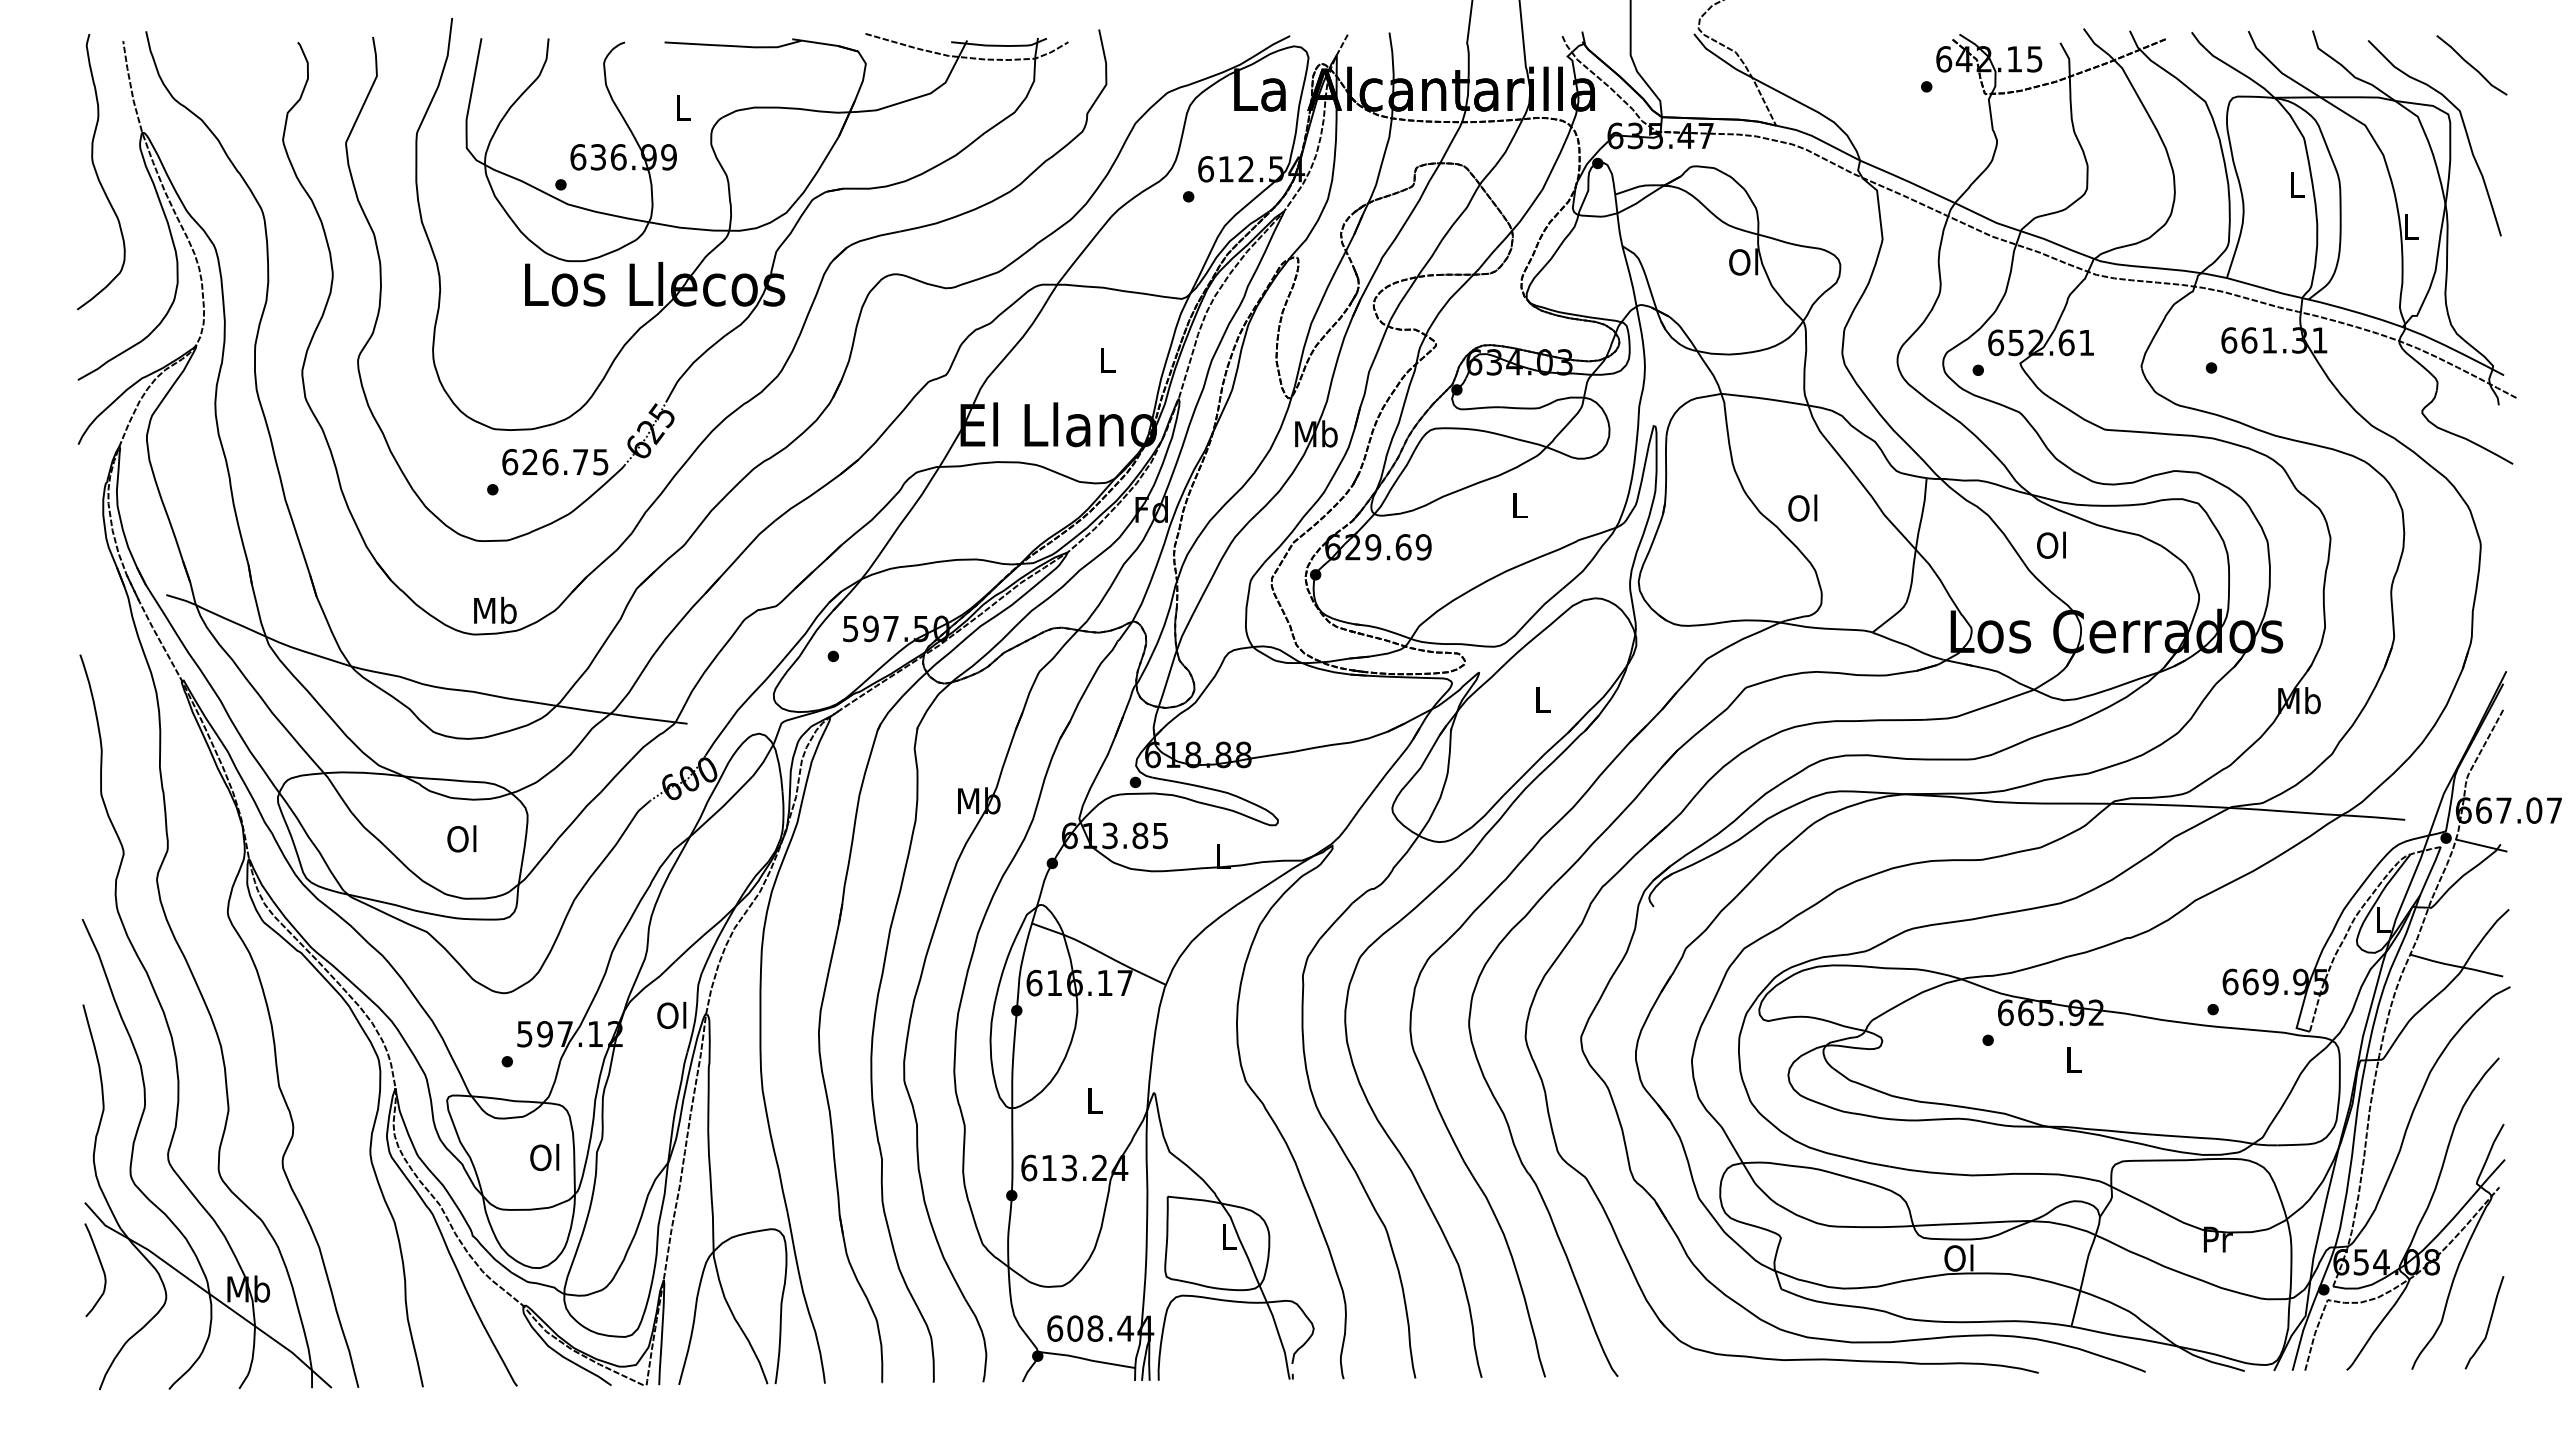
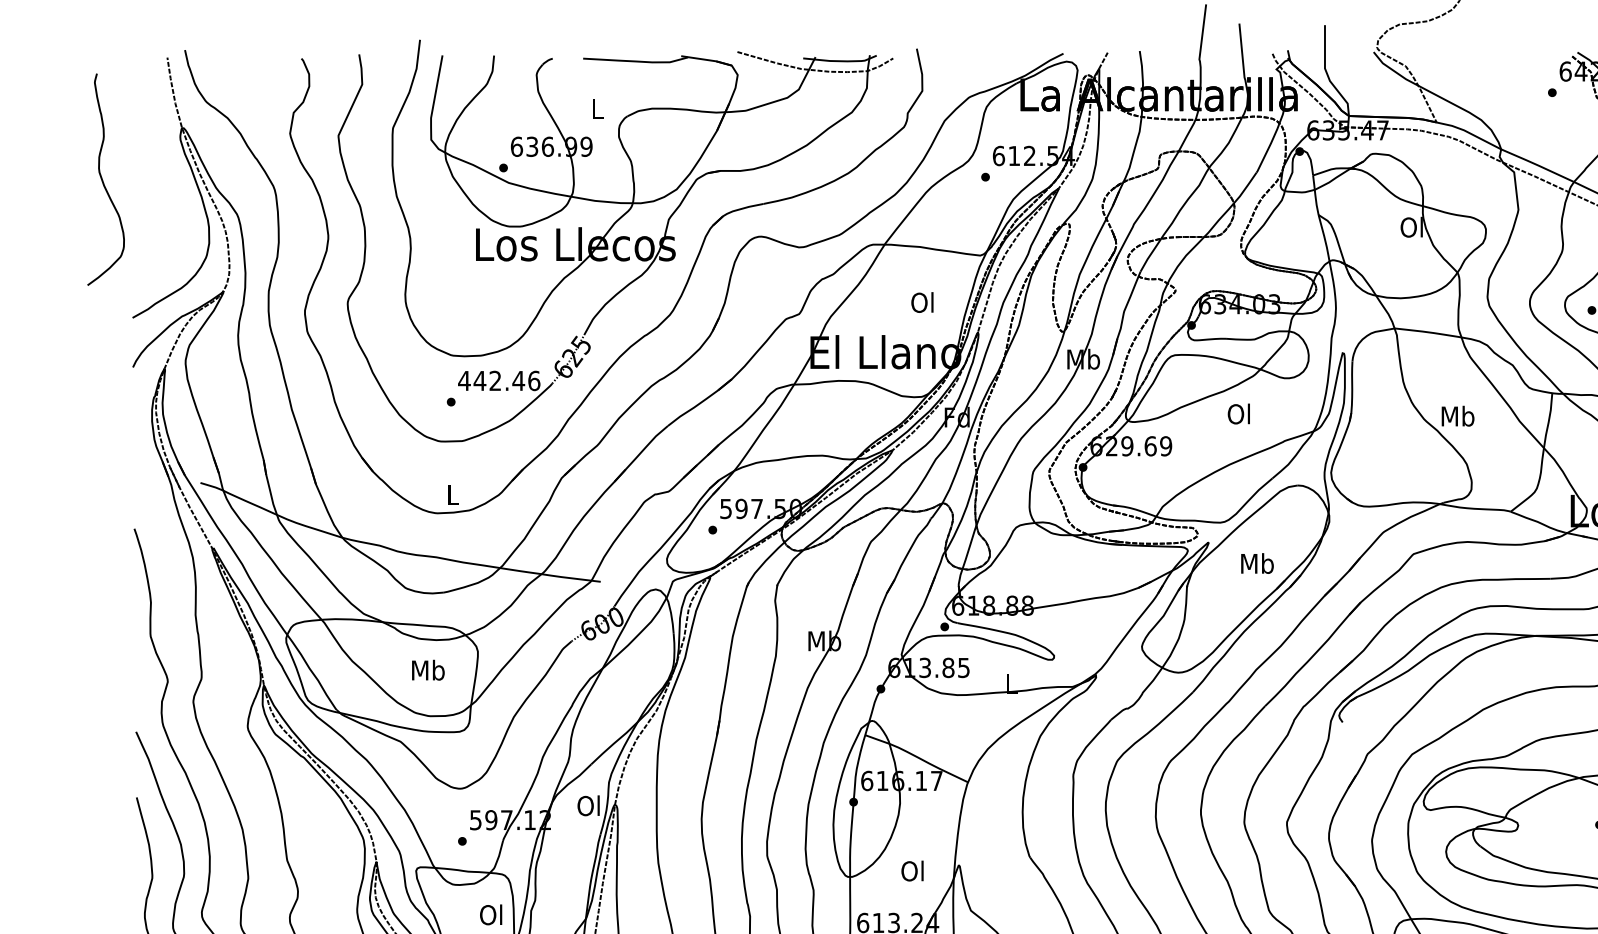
curve: (97, 172) -> (103, 180), moved
text: (1106, 359) -> (922, 302), L -> Ol
text: (554, 461) -> (498, 380), 626.75 -> 442.46
text: (1518, 504) -> (1238, 413), L -> Ol
text: (1803, 507) -> (1457, 415), Ol -> Mb
text: (495, 610) -> (453, 494), Mb -> L
text: (1542, 699) -> (1257, 563), L -> Mb
text: (462, 838) -> (427, 669), Ol -> Mb
text: (1093, 1100) -> (912, 871), L -> Ol

